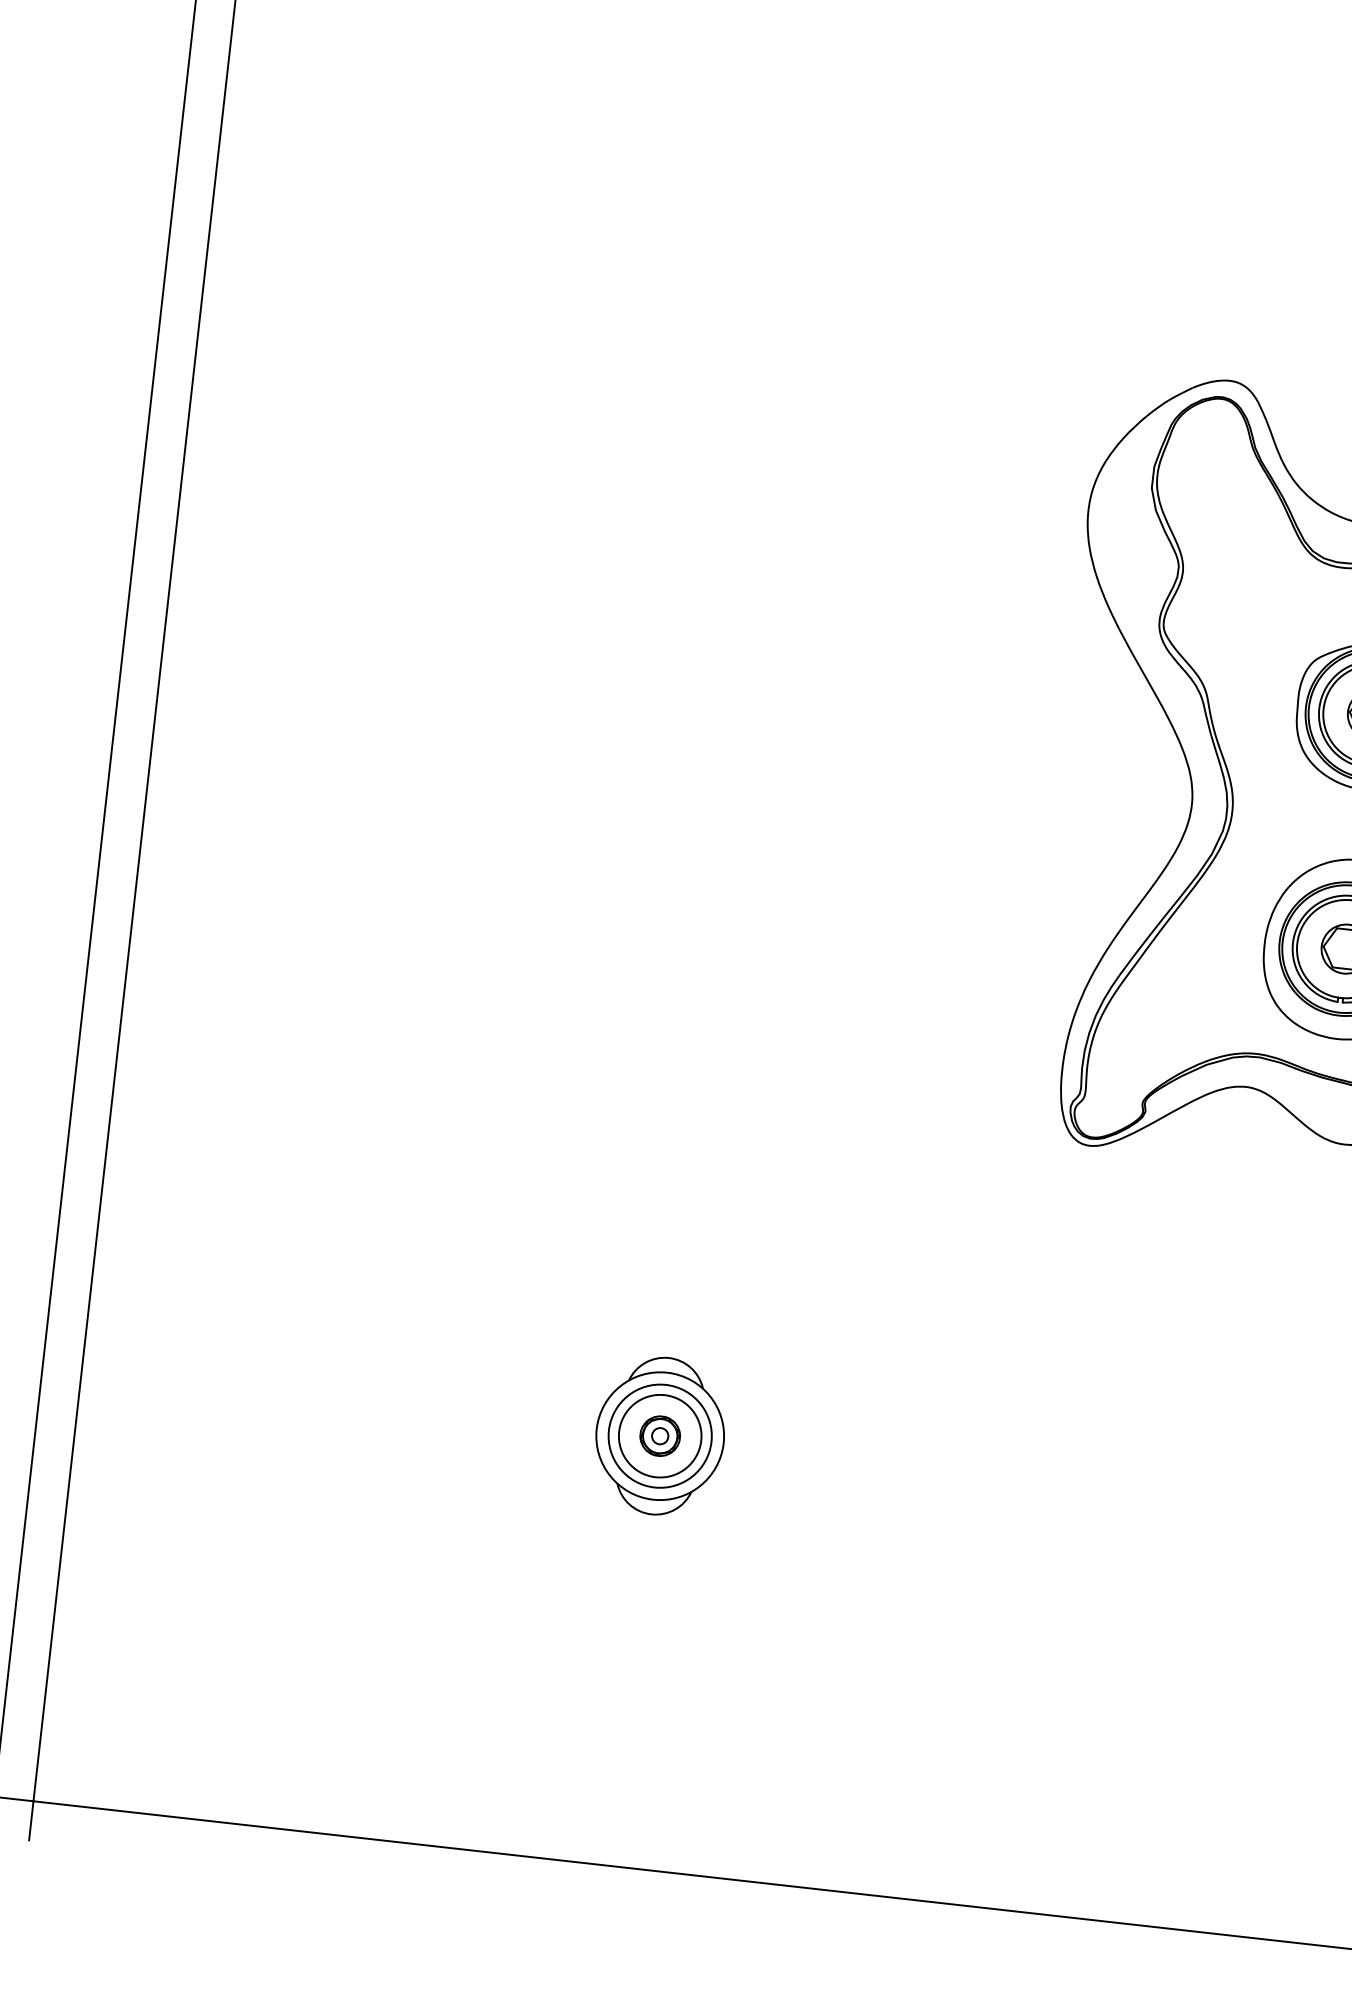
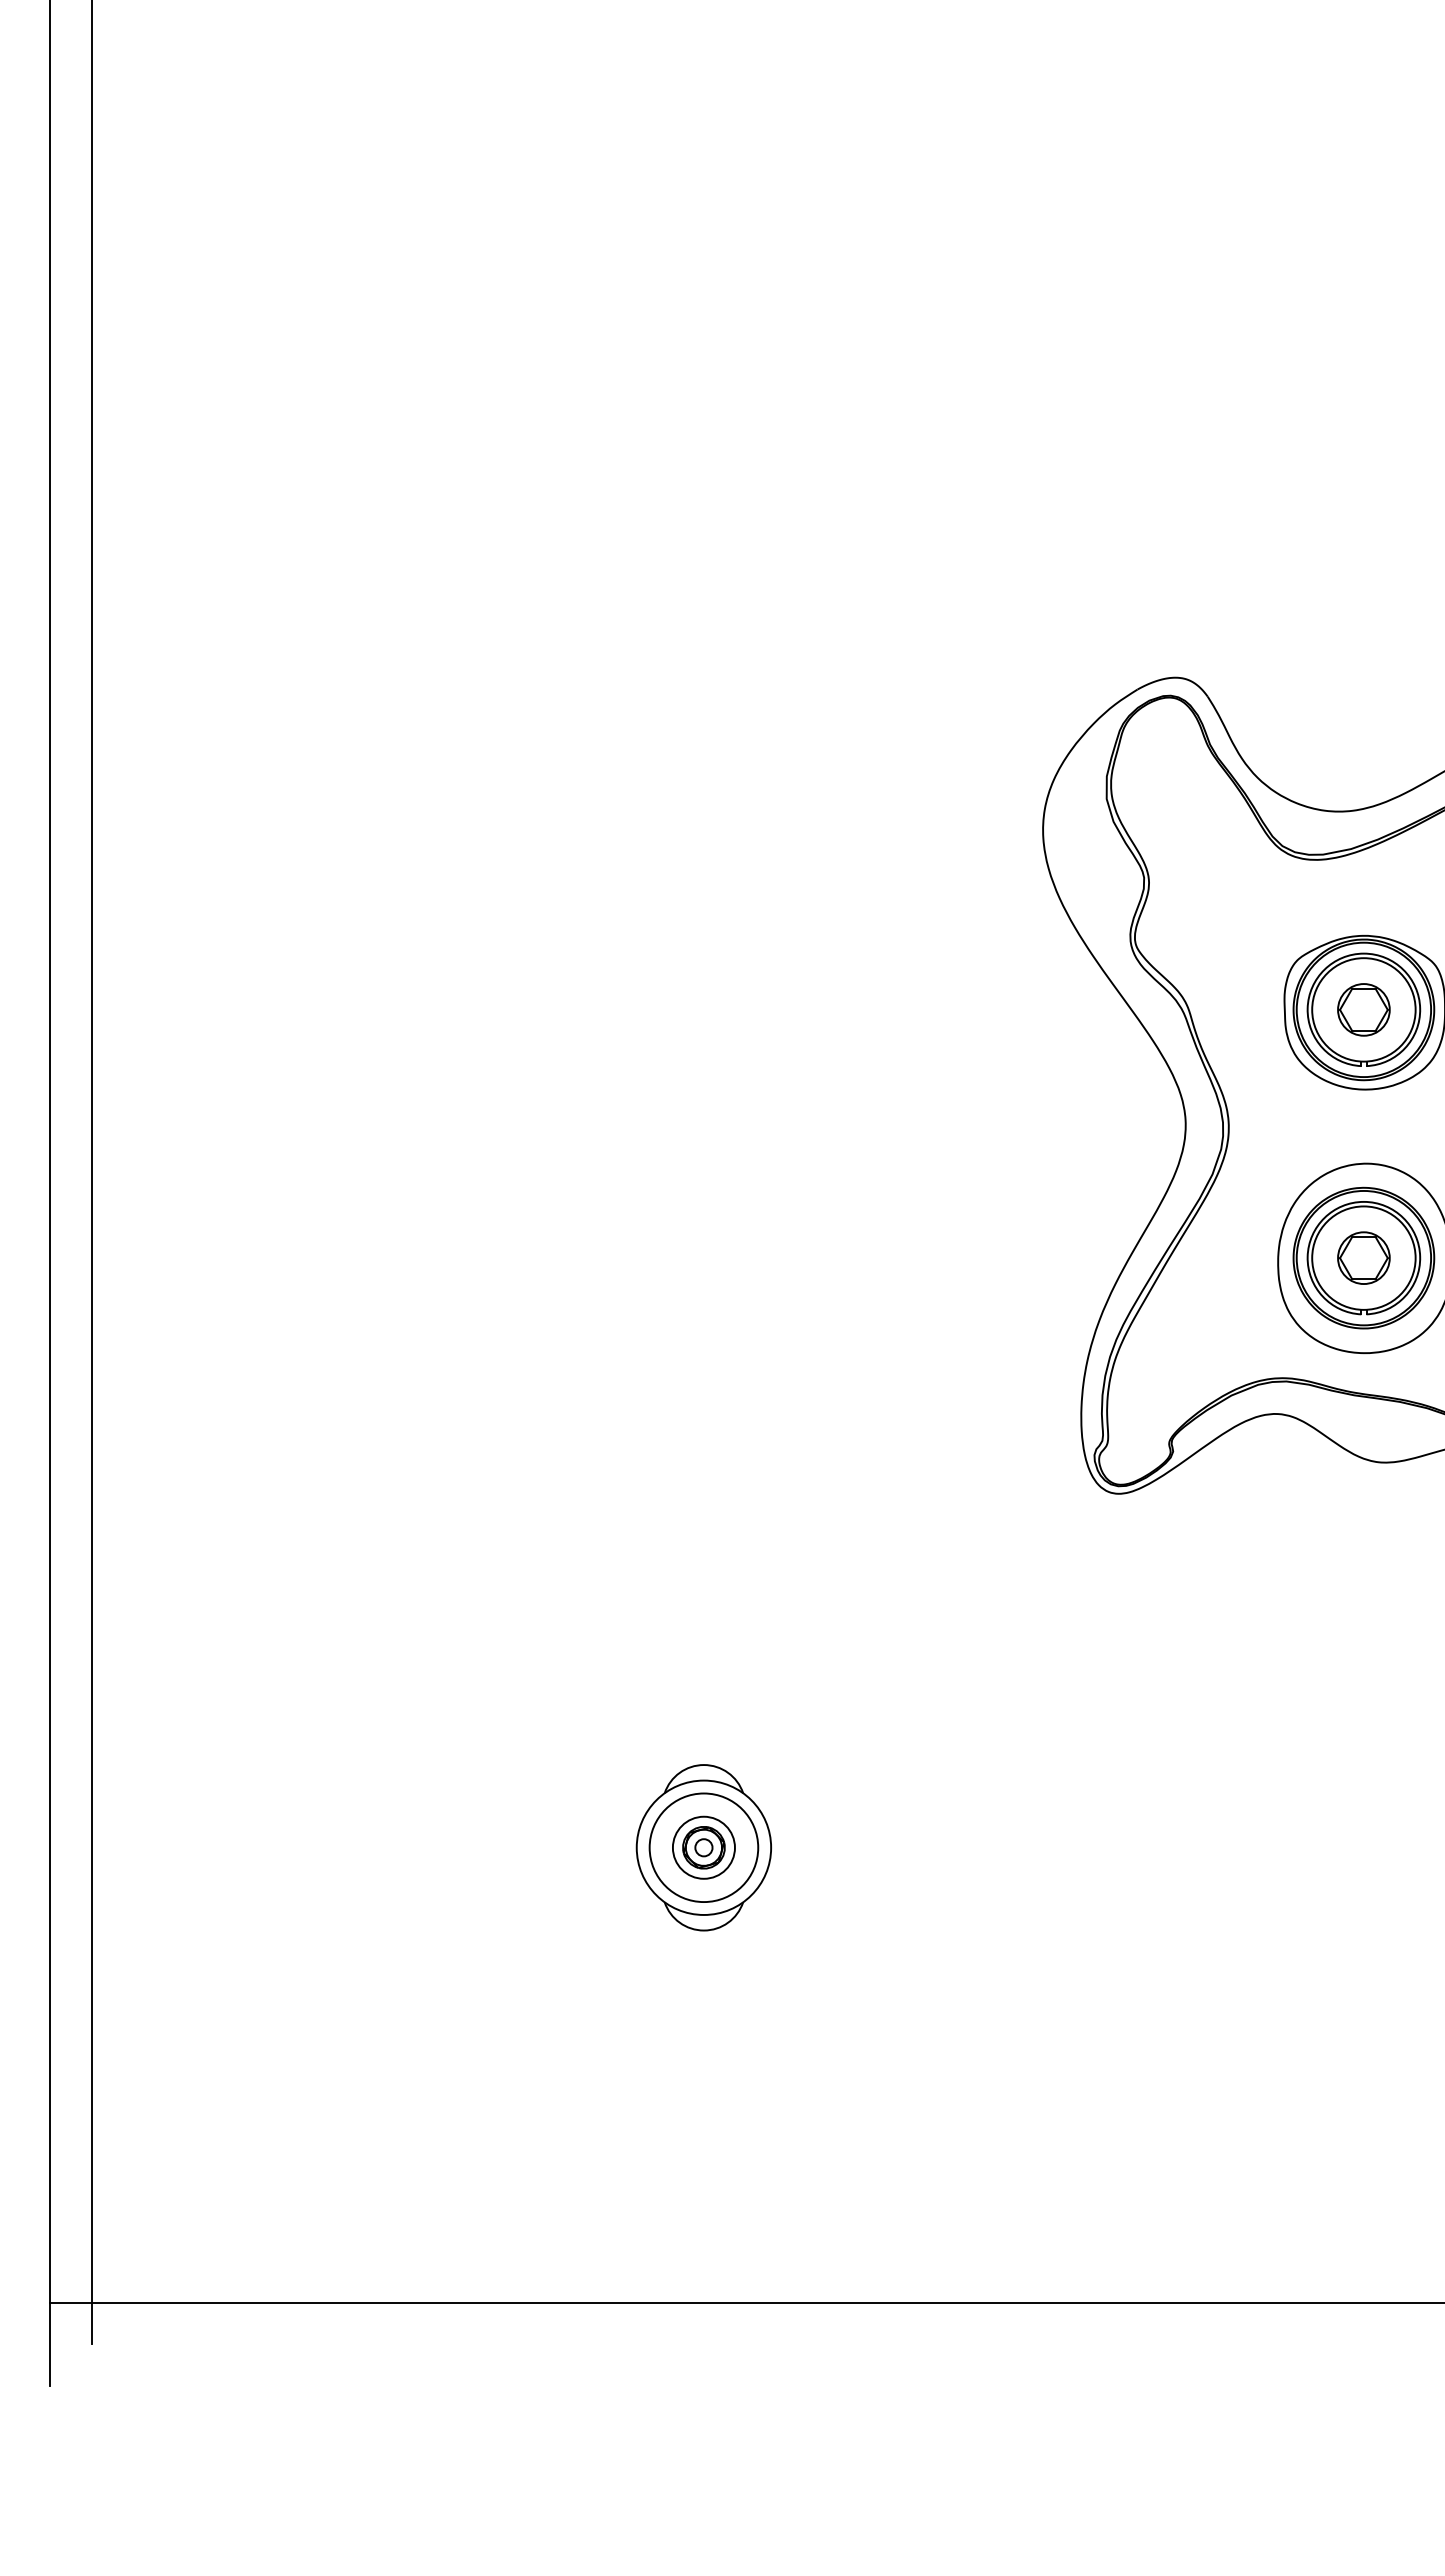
circle: (659, 1435) -> (703, 1847), size x0.71

